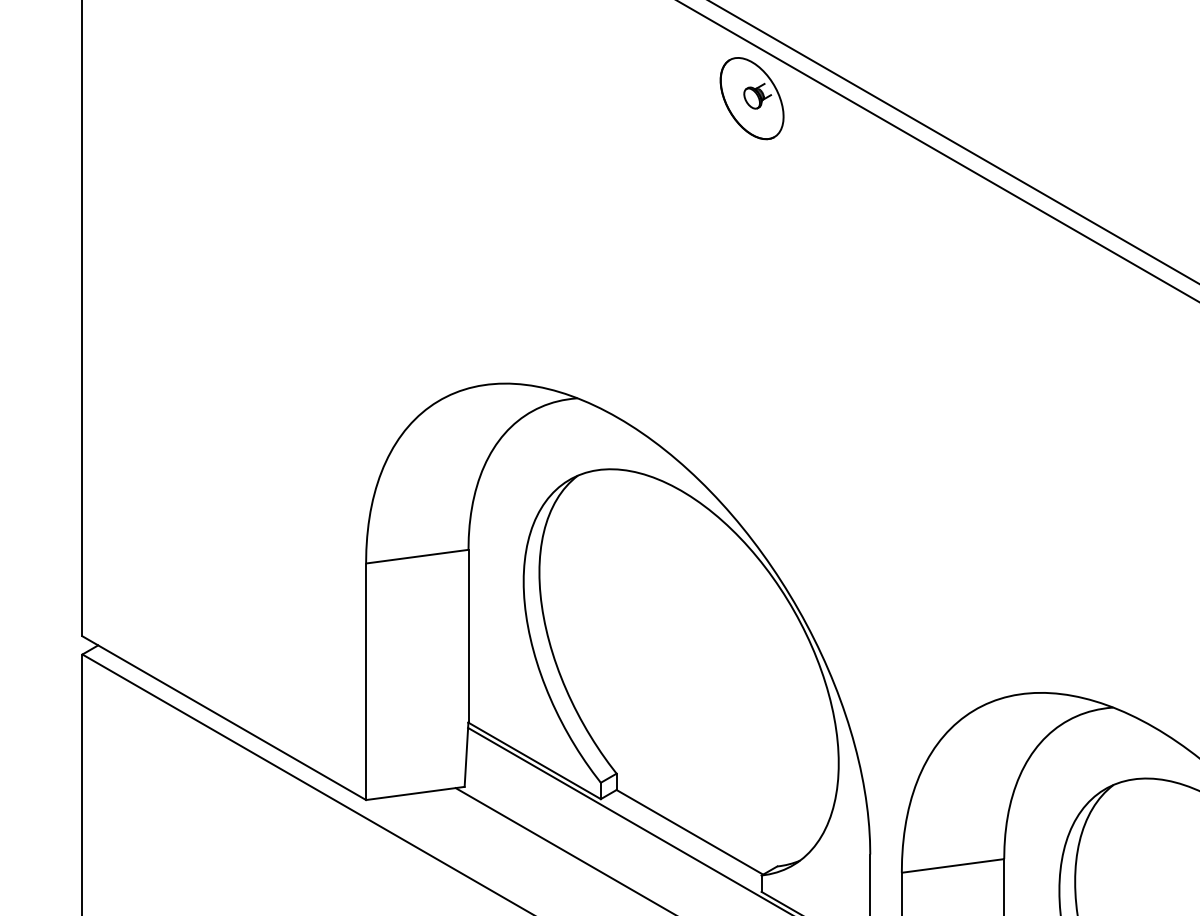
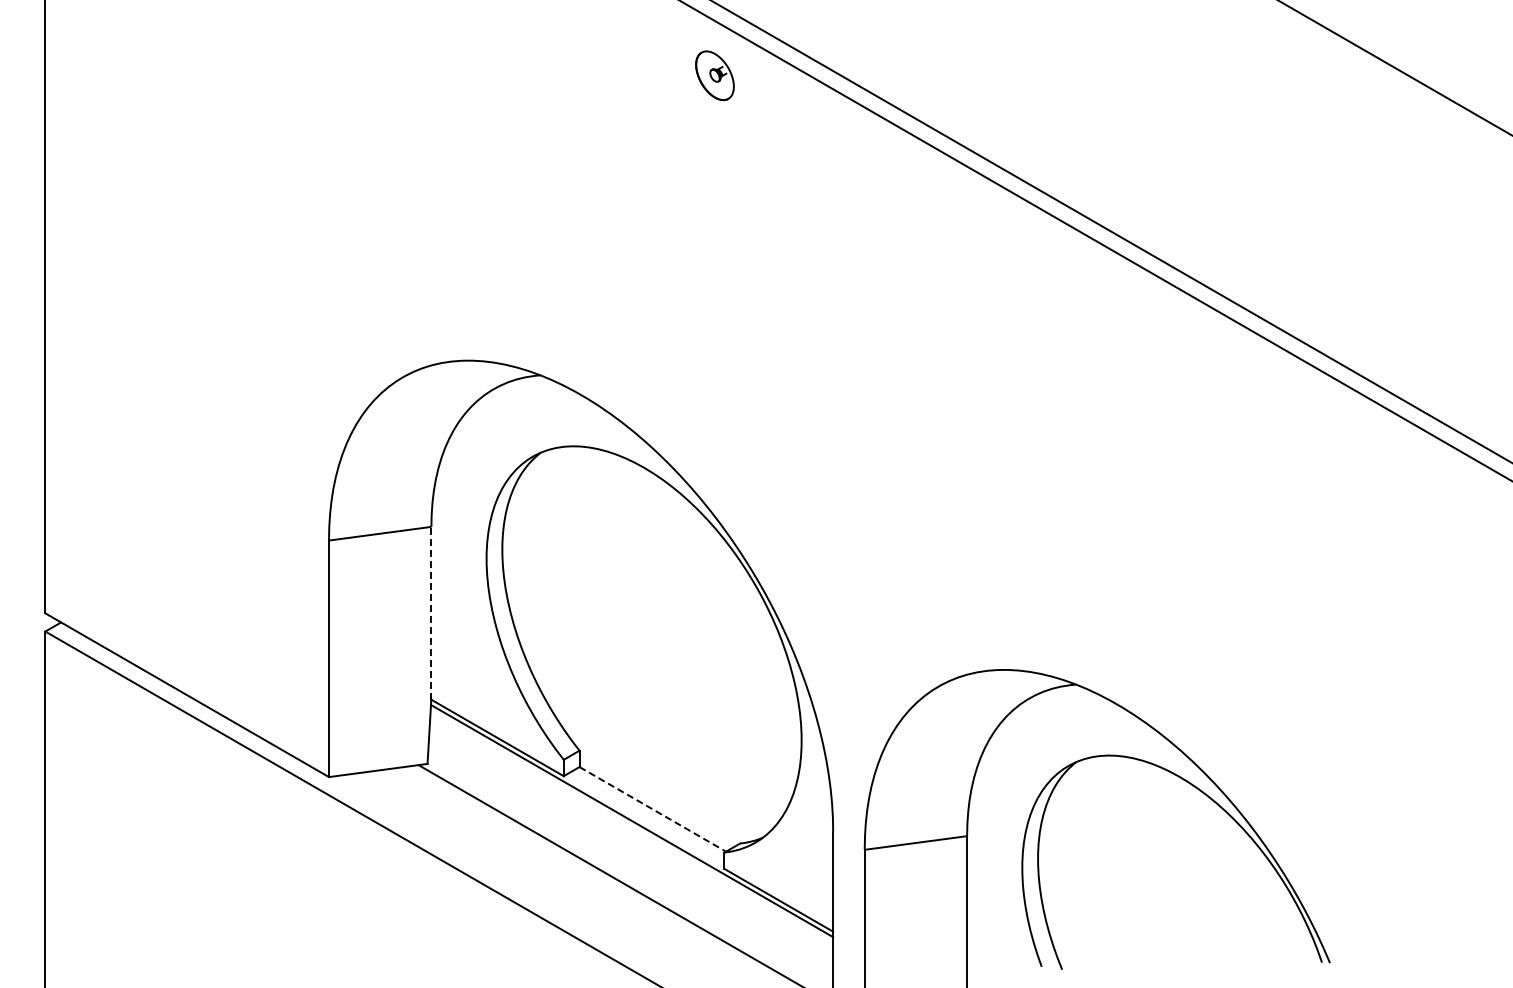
part: (751, 98) -> (714, 75), size x0.6
line: (468, 635) -> (431, 612), solid -> dashed
line: (689, 832) -> (652, 809), solid -> dashed

